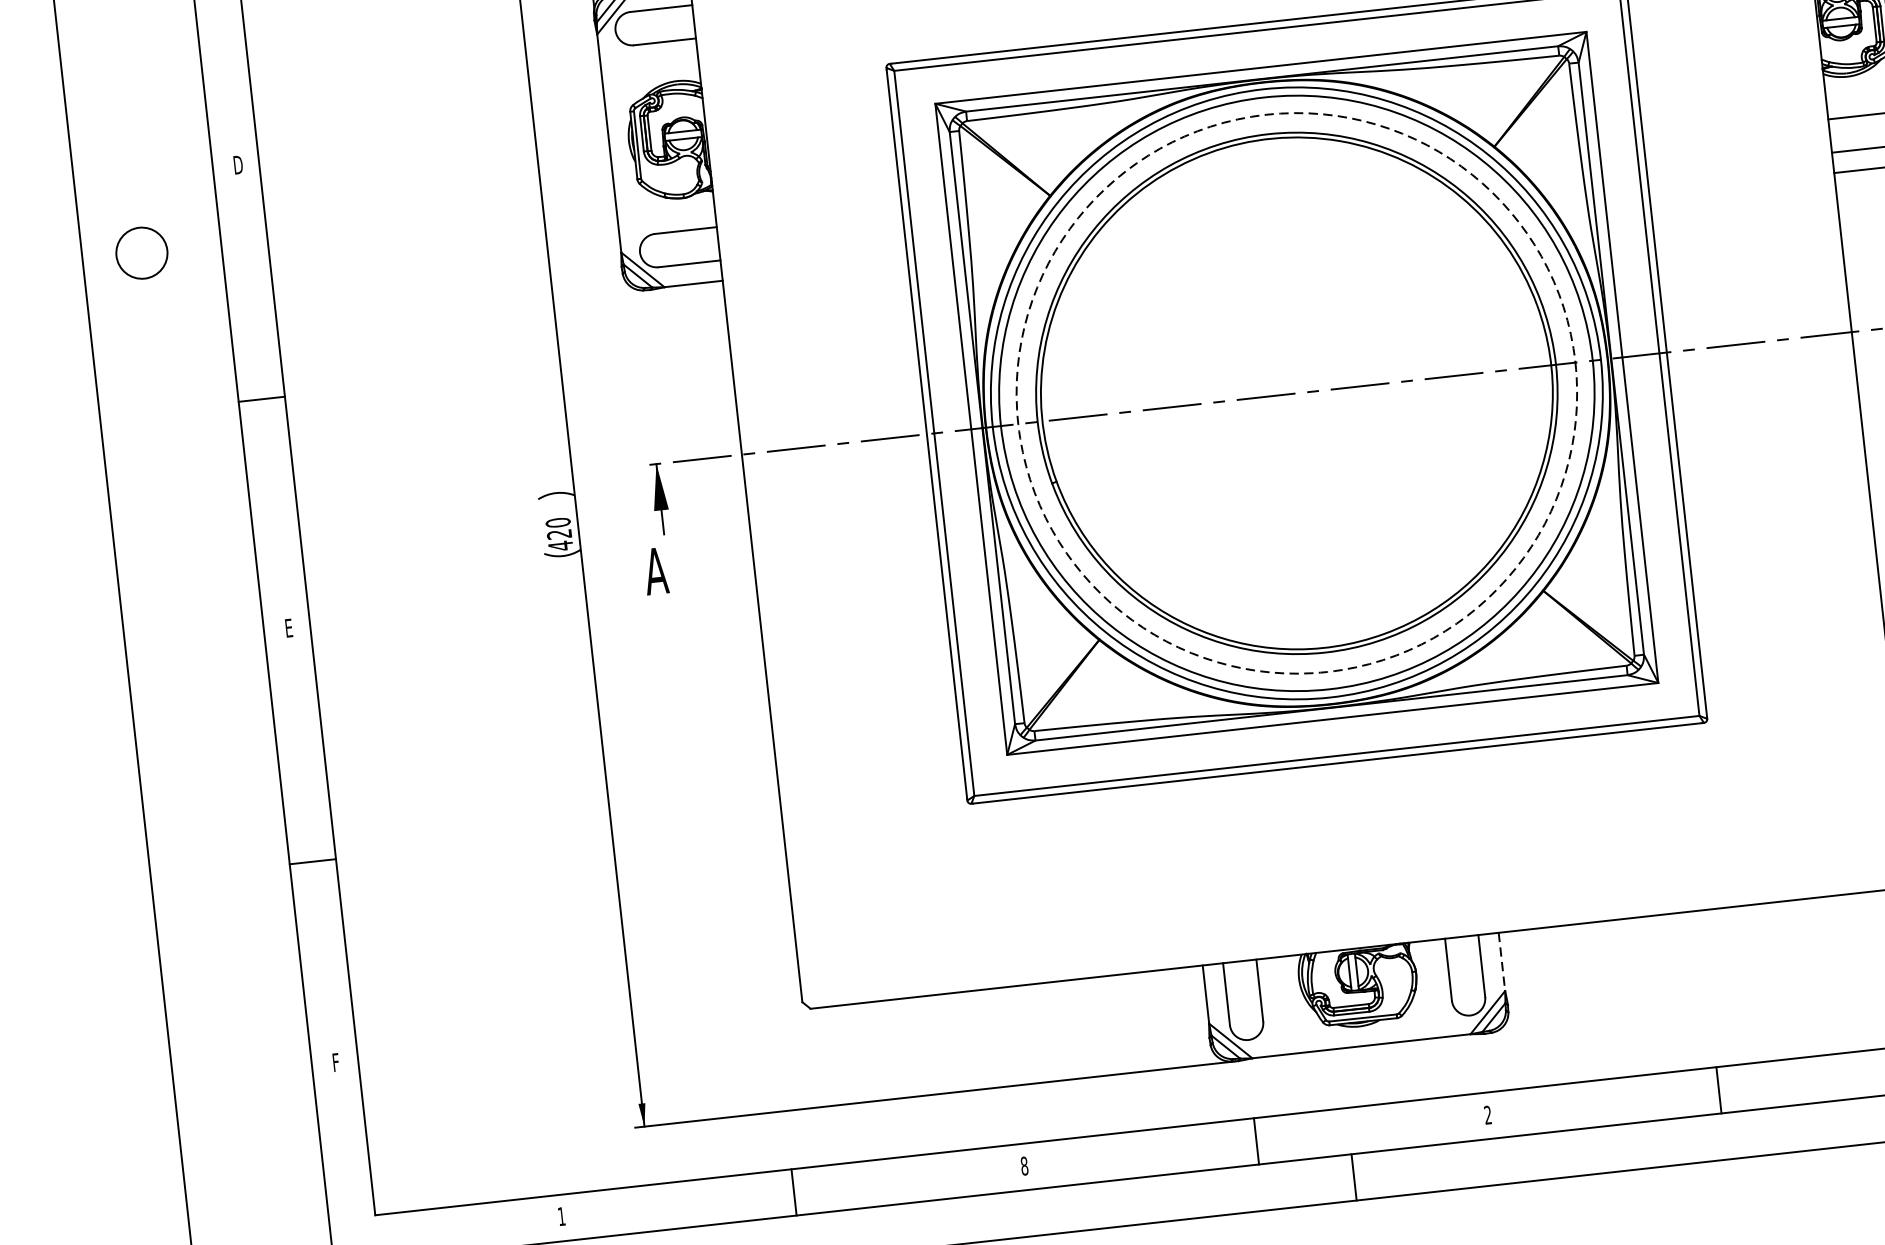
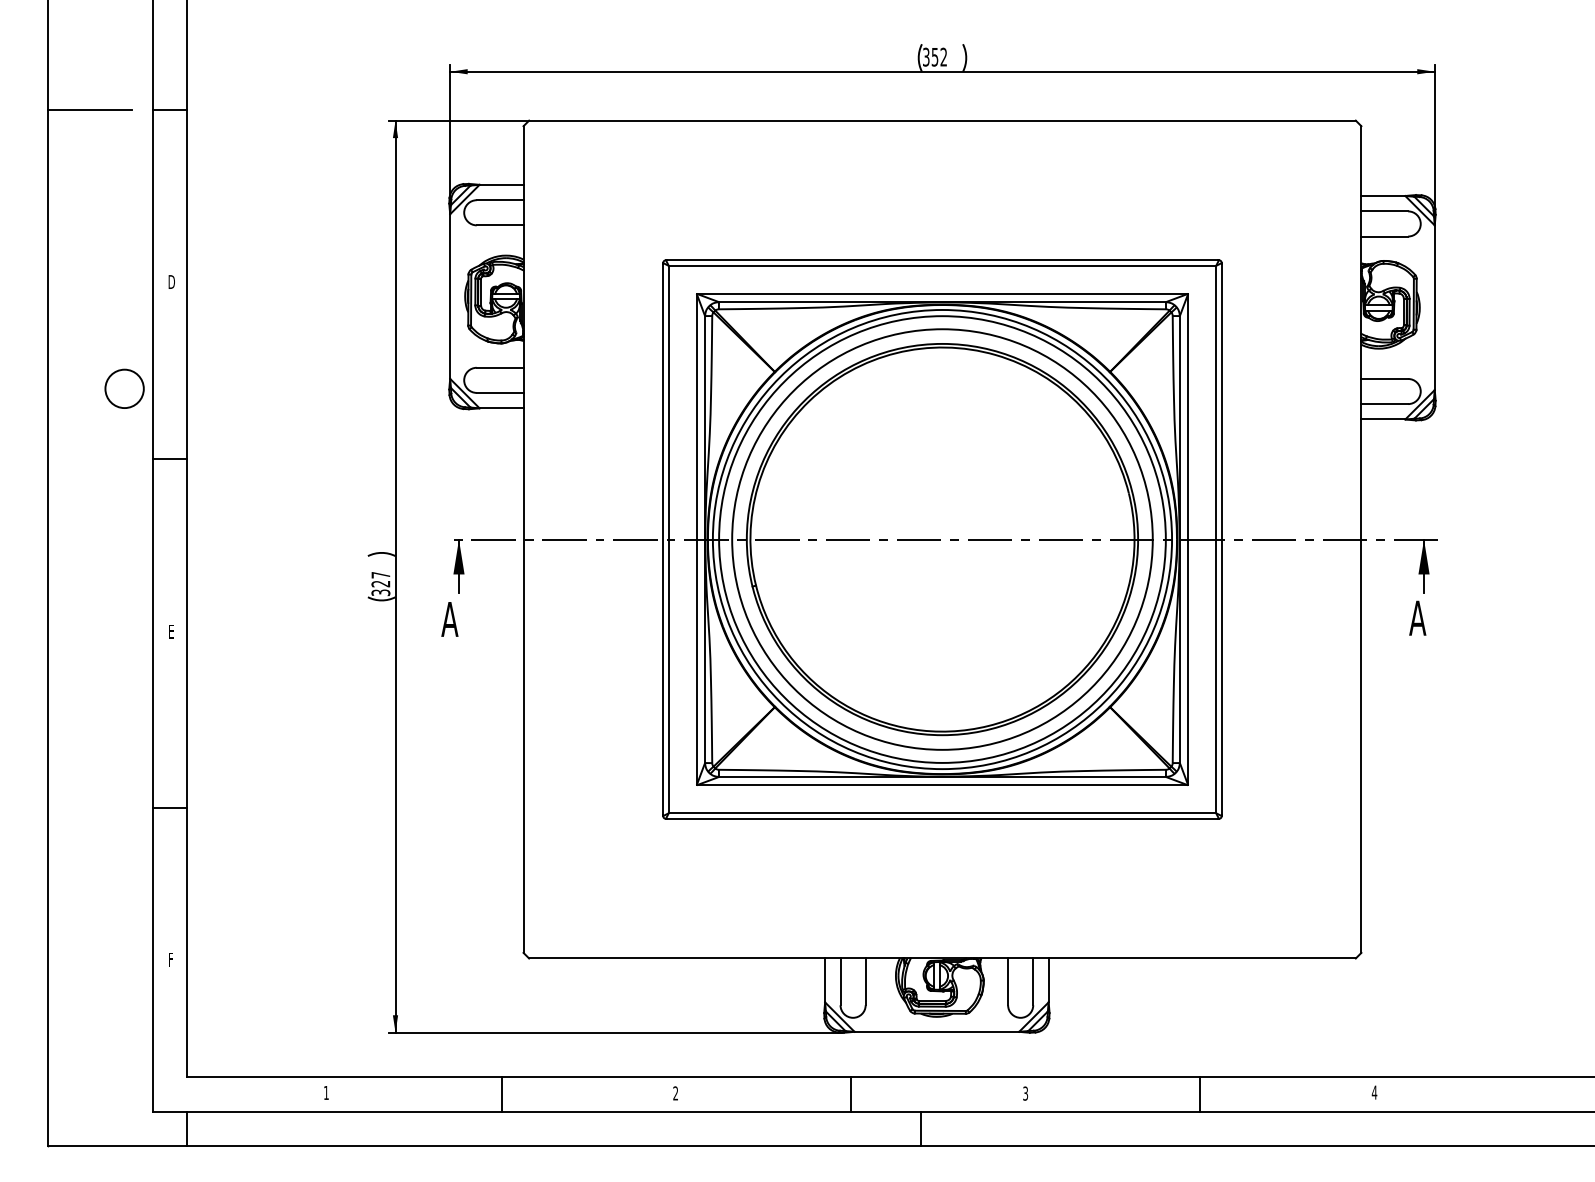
circle: (141, 252) -> (124, 388), moved
circle: (1296, 393) -> (942, 539), dashed -> solid
text: (558, 533) -> (380, 583), 420 -> 327
line: (1501, 961) -> (1048, 980), dashed -> solid
text: (1487, 1115) -> (1025, 1093), 2 -> 3
text: (1024, 1166) -> (675, 1093), 8 -> 2

